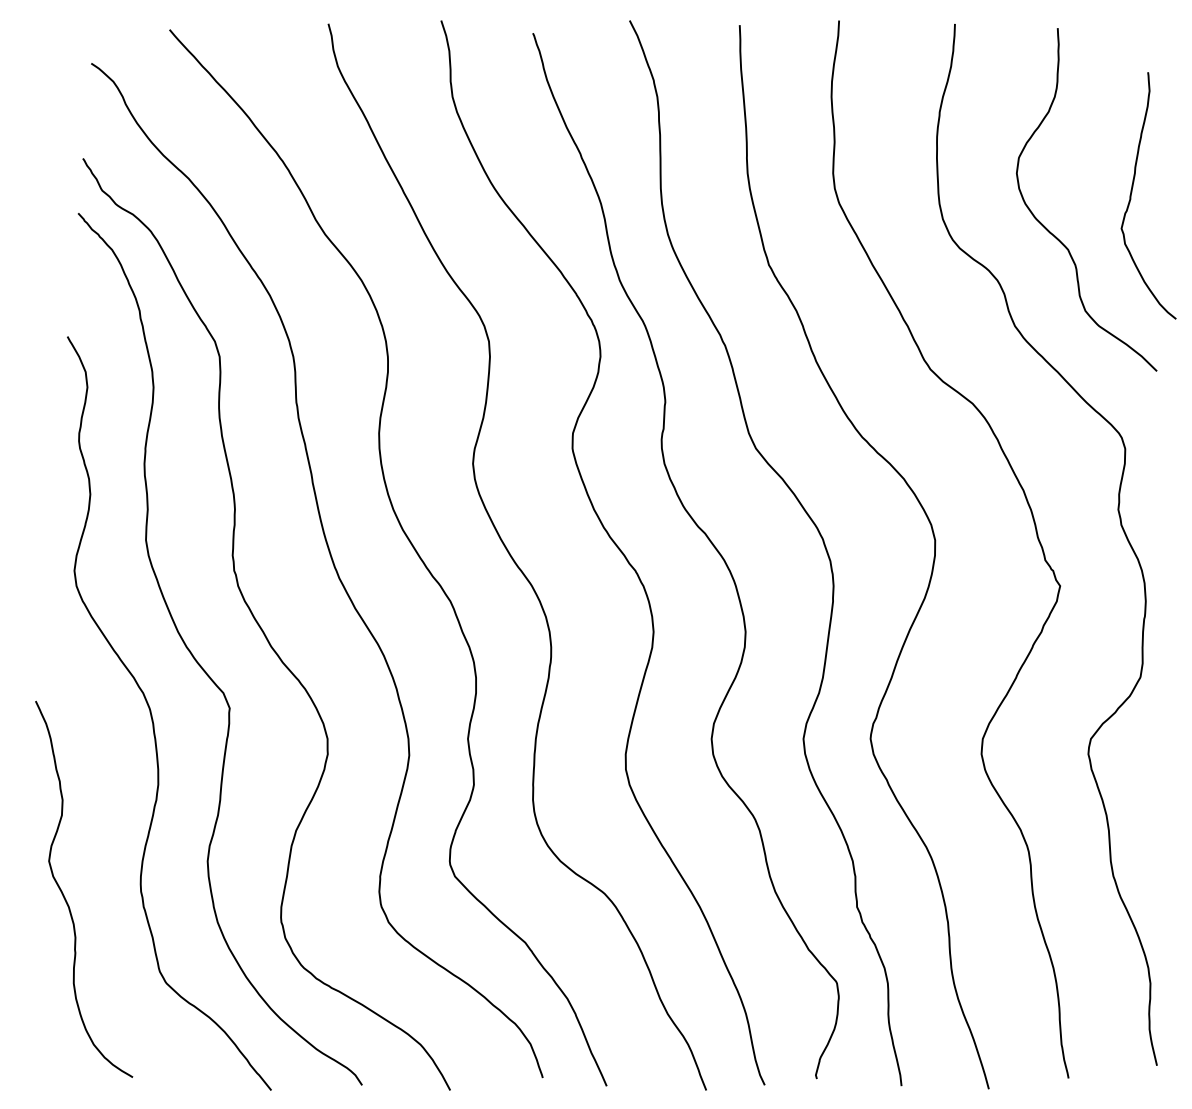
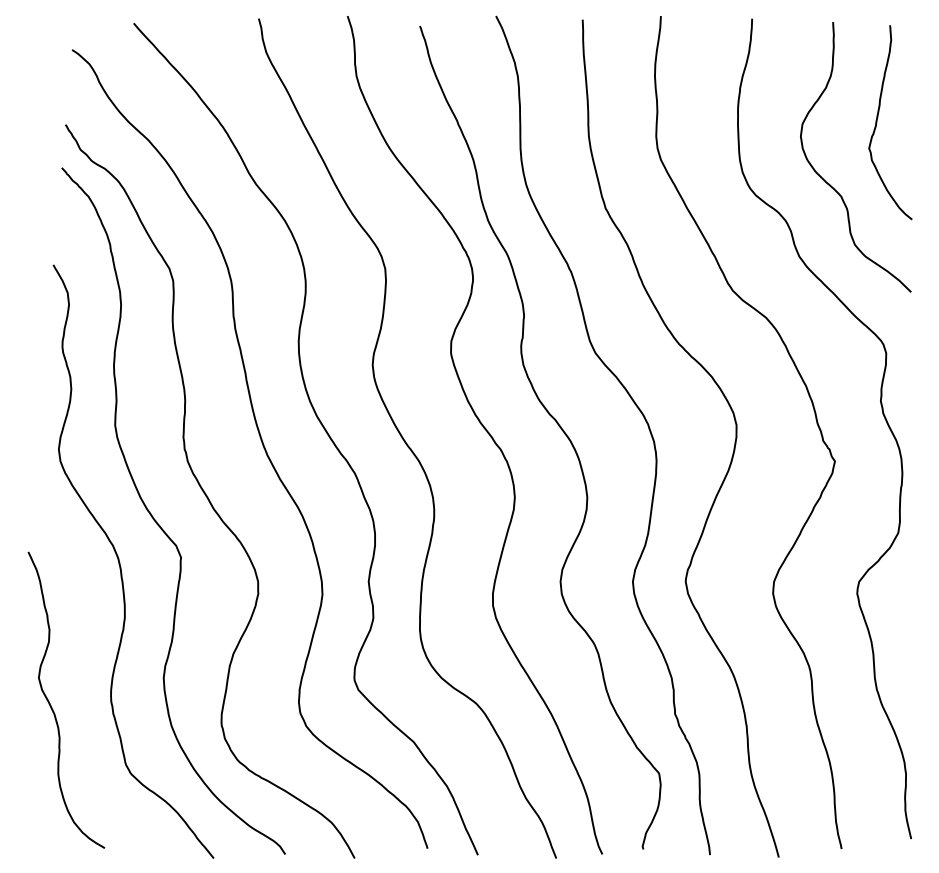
curve: (1132, 192) -> (877, 119), moved

